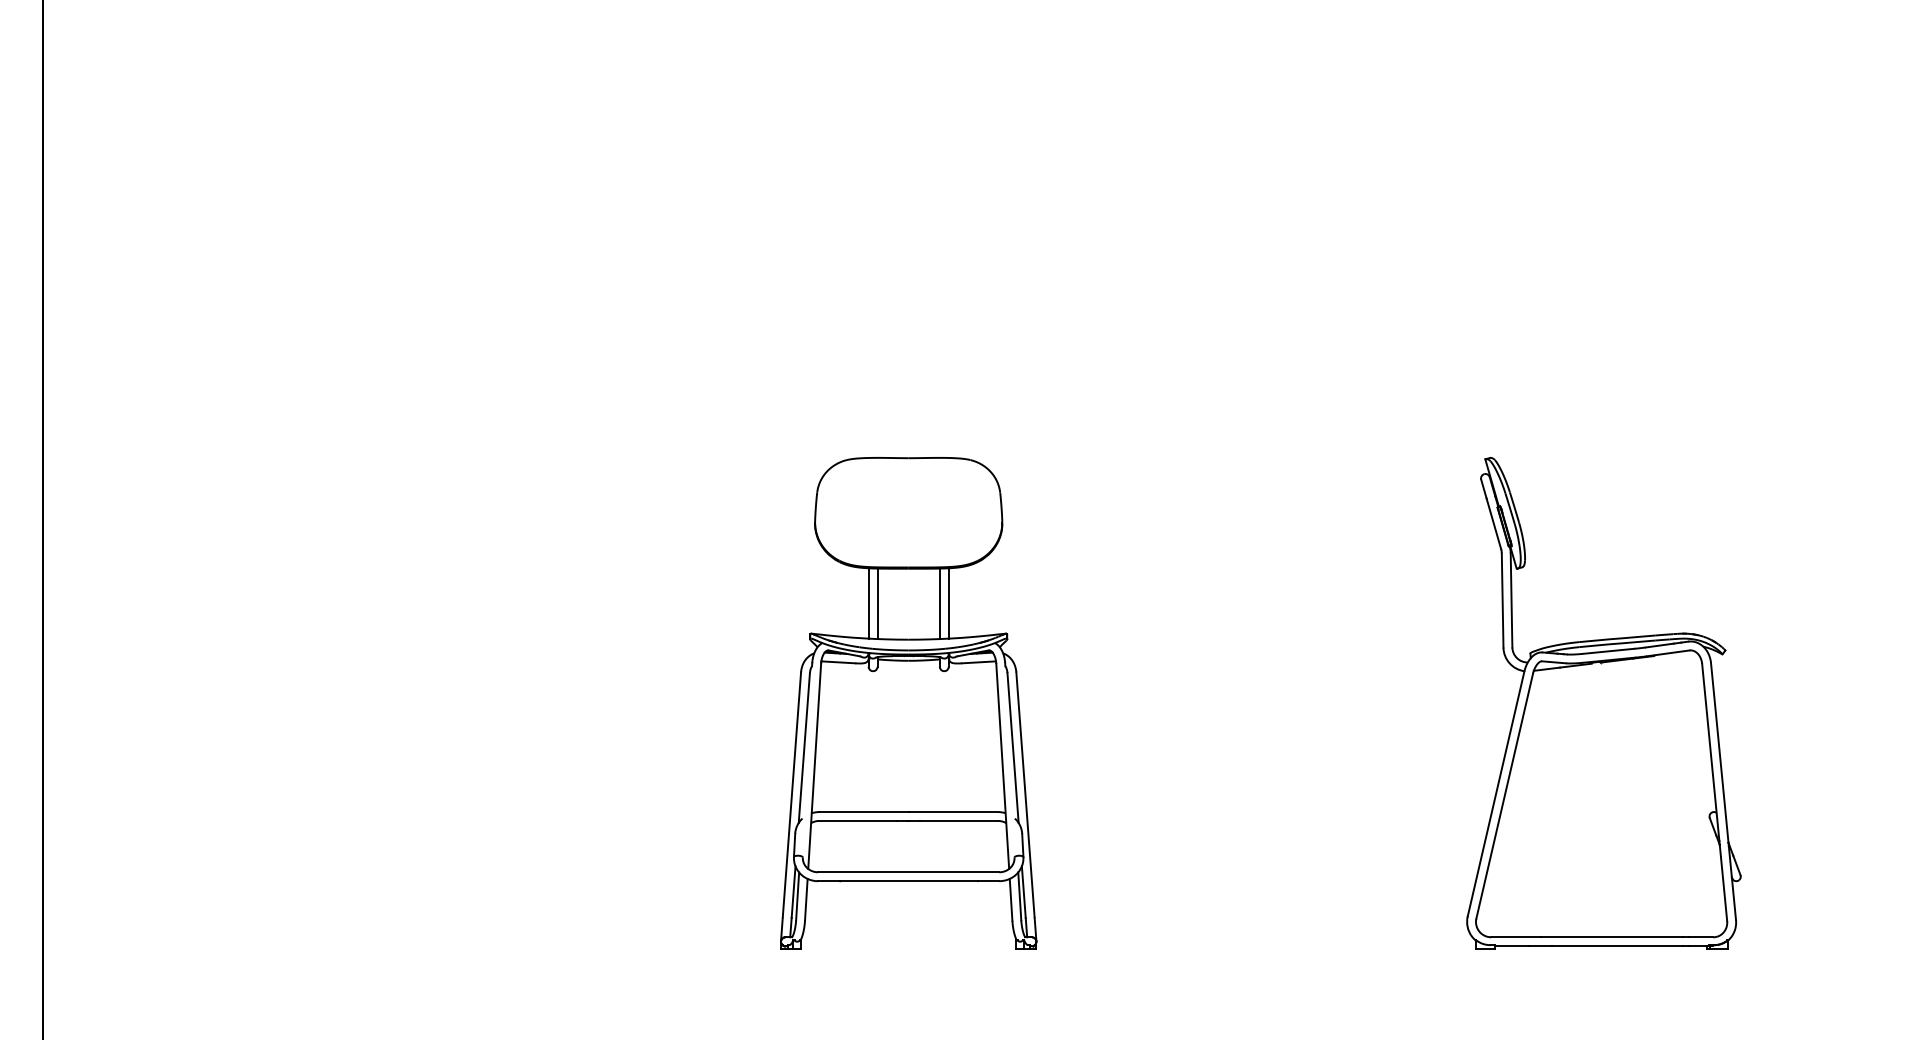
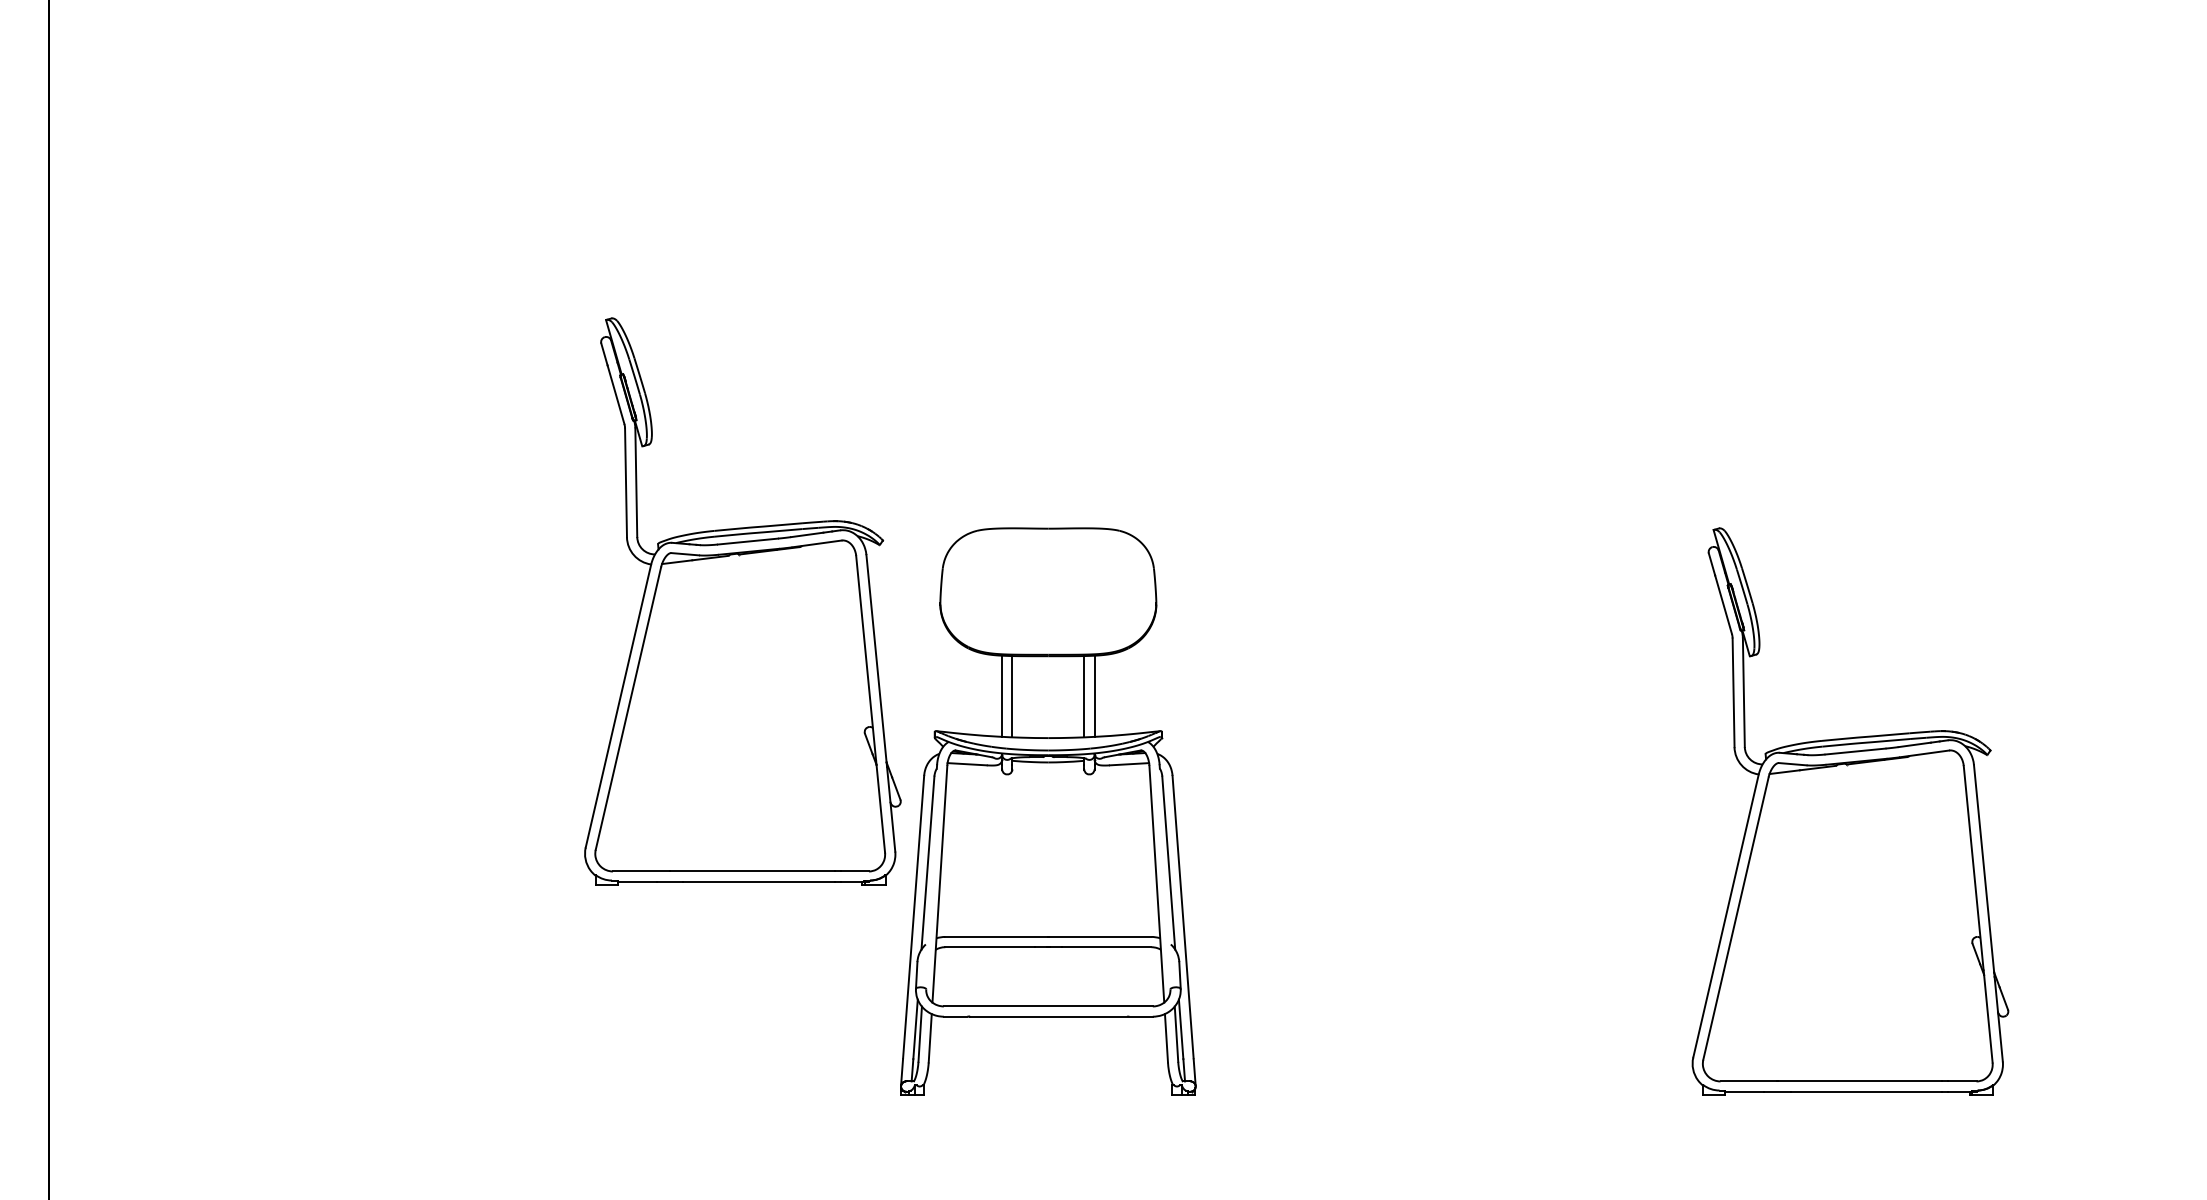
part: (643, 520) -> (742, 600), added

